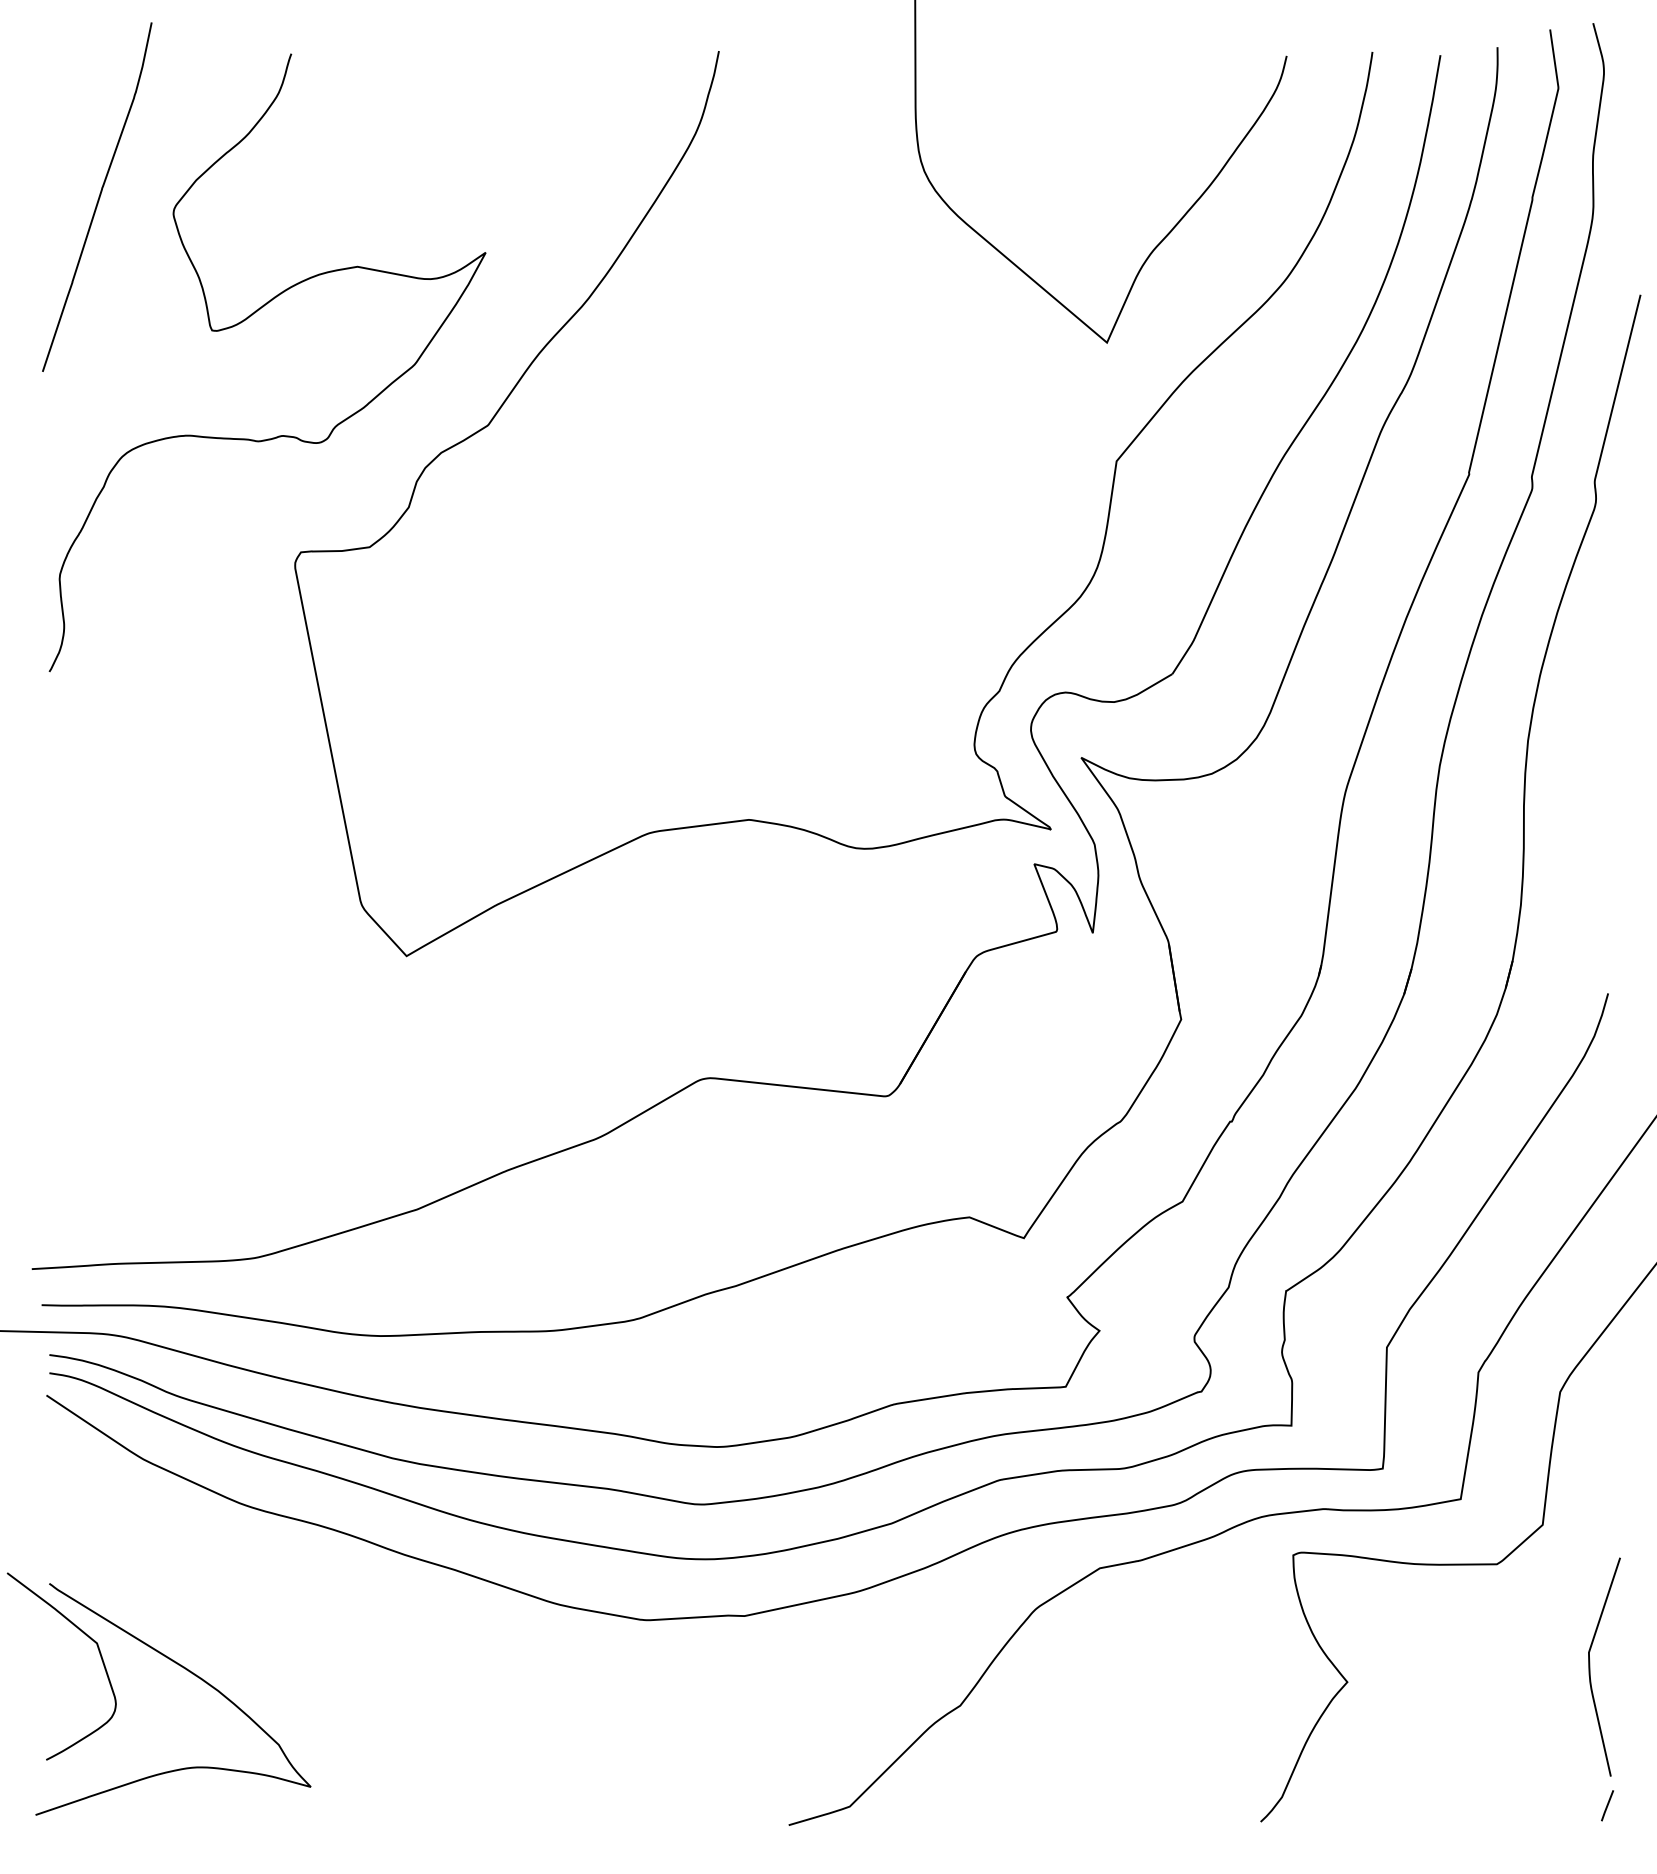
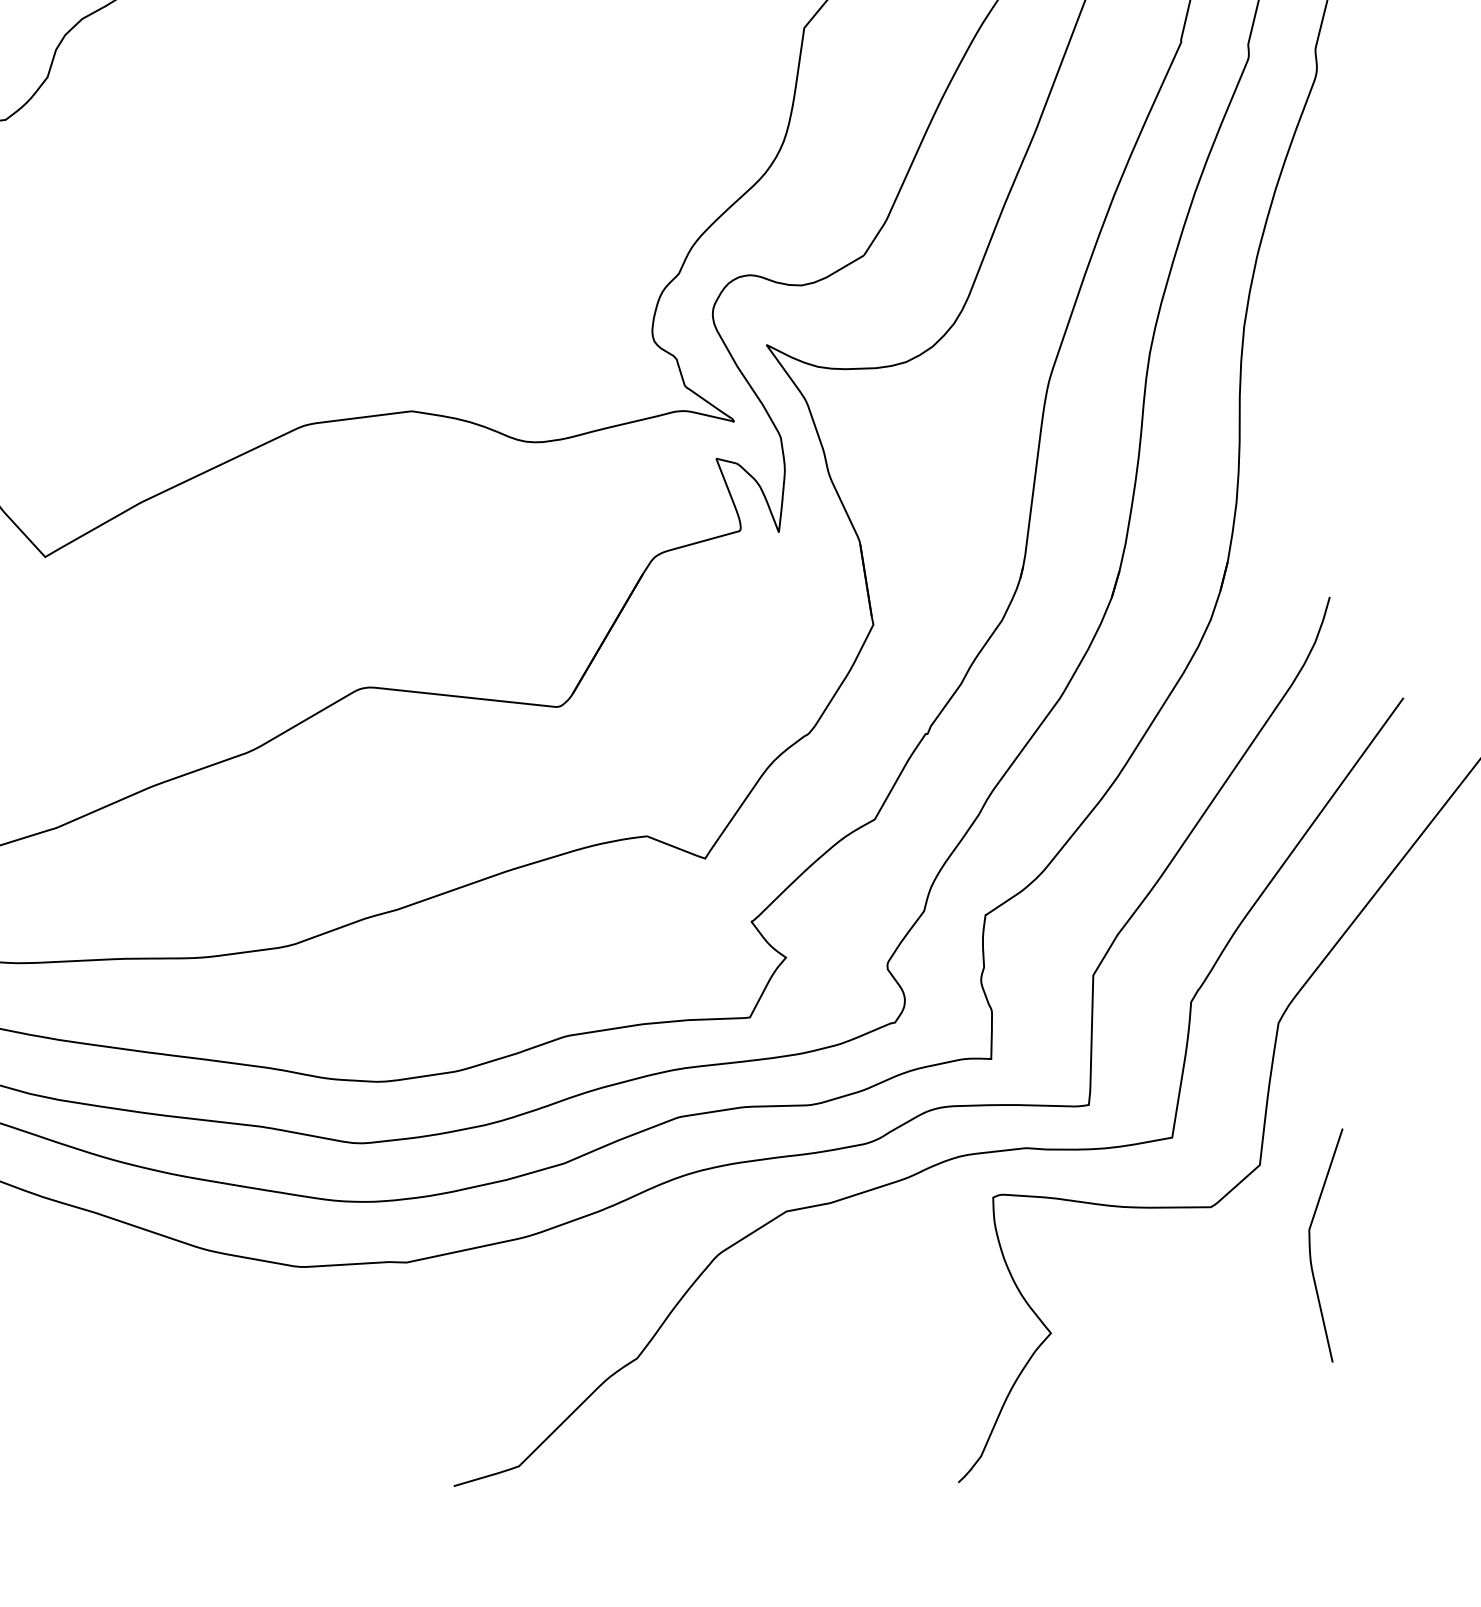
curve: (1590, 1666) -> (1310, 1244), moved
line: (1607, 1805) -> (1329, 1465), removed

